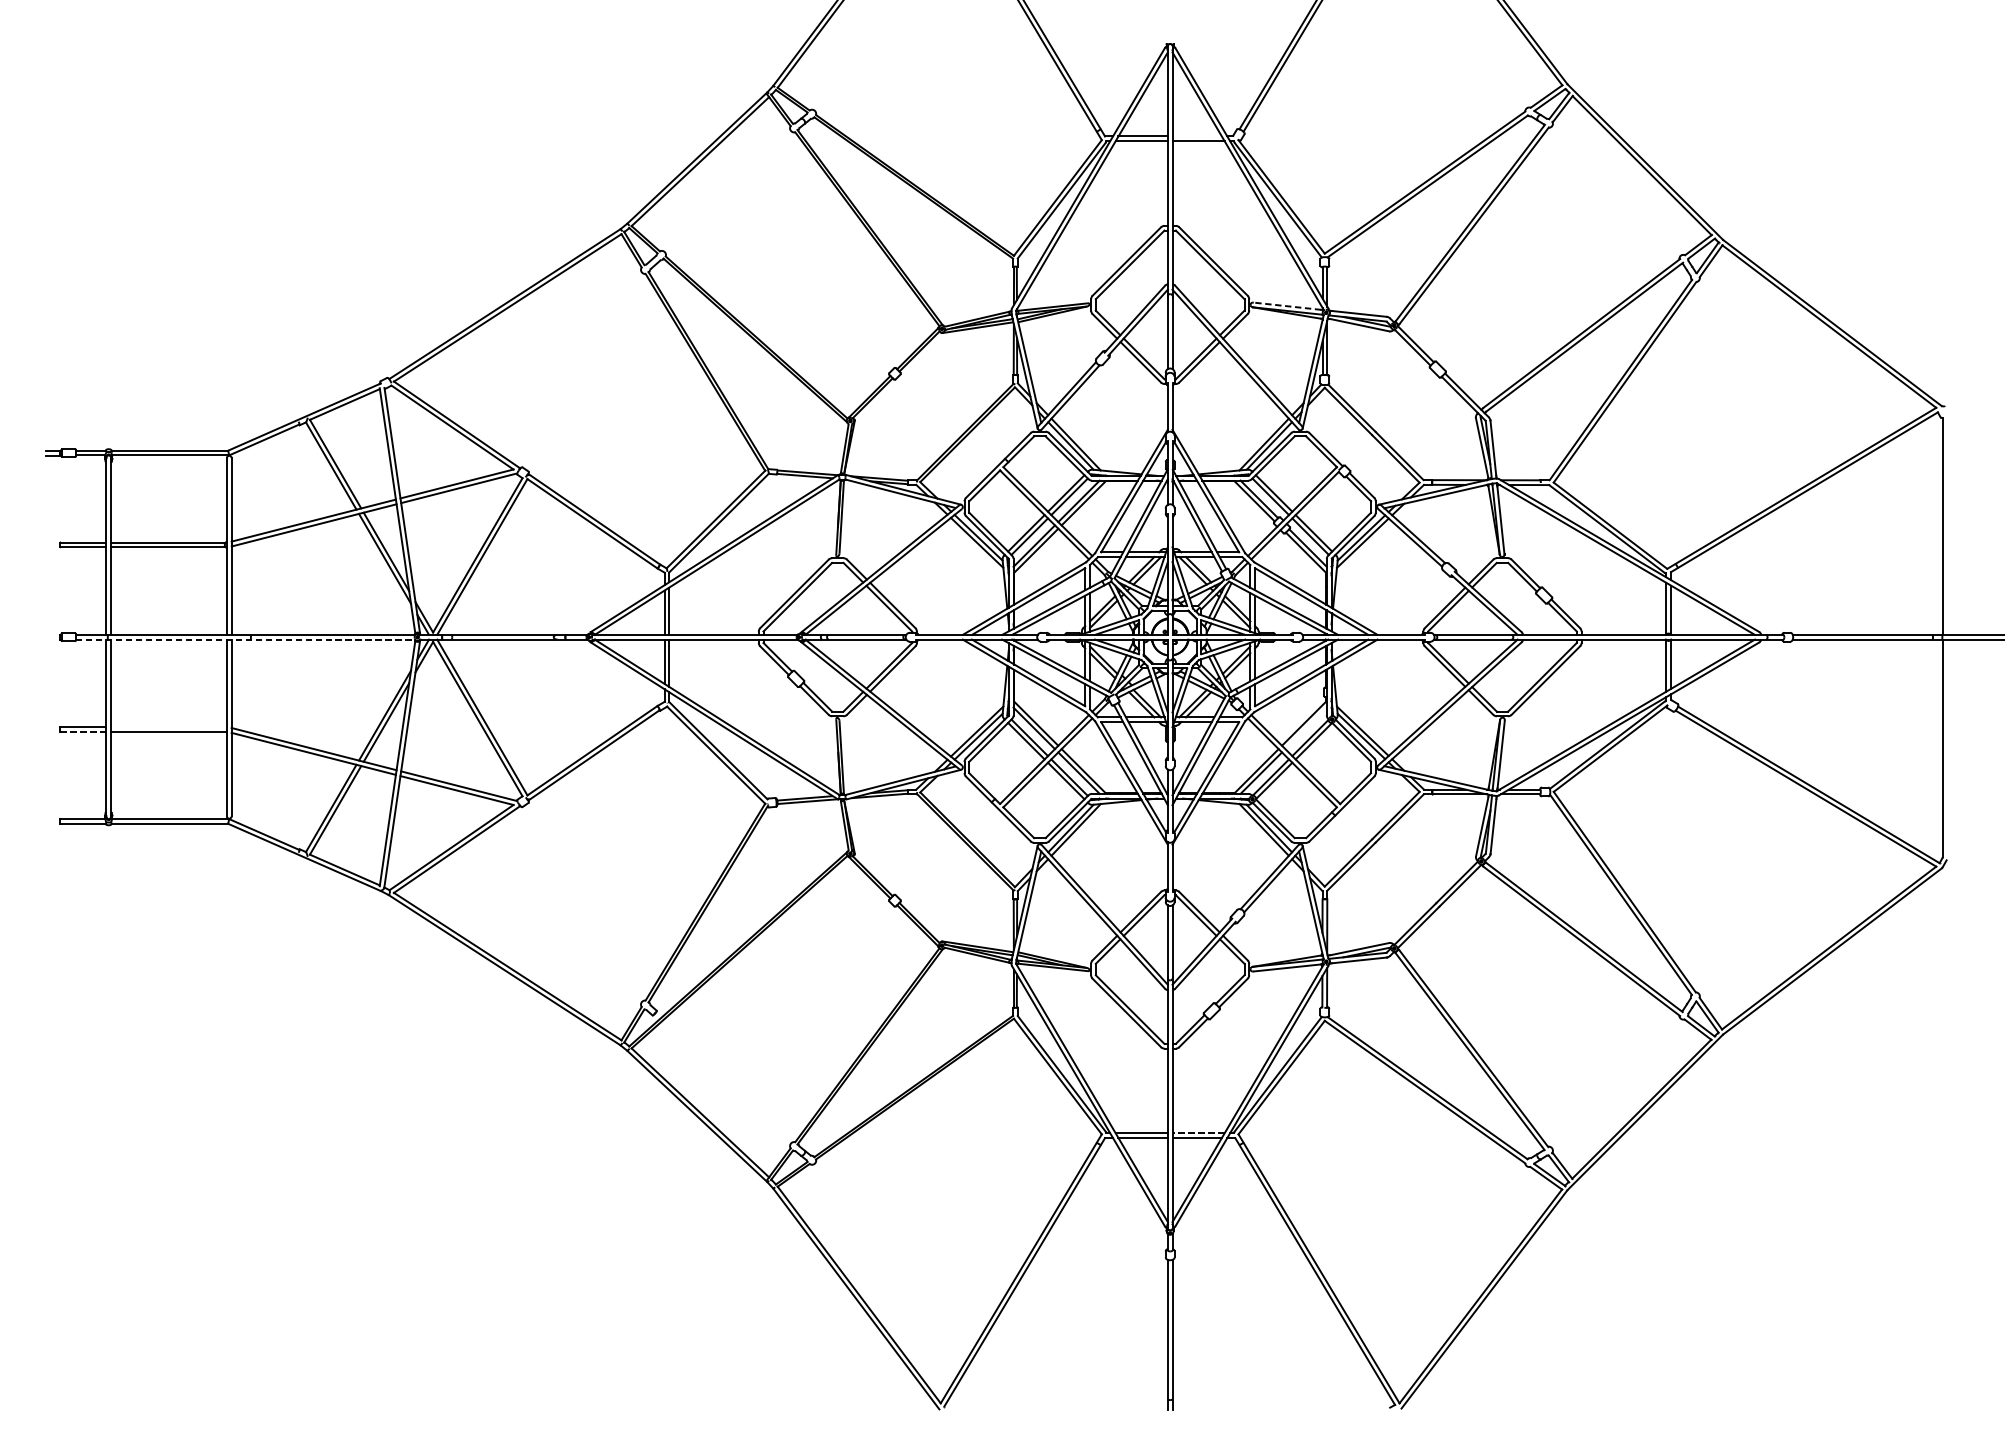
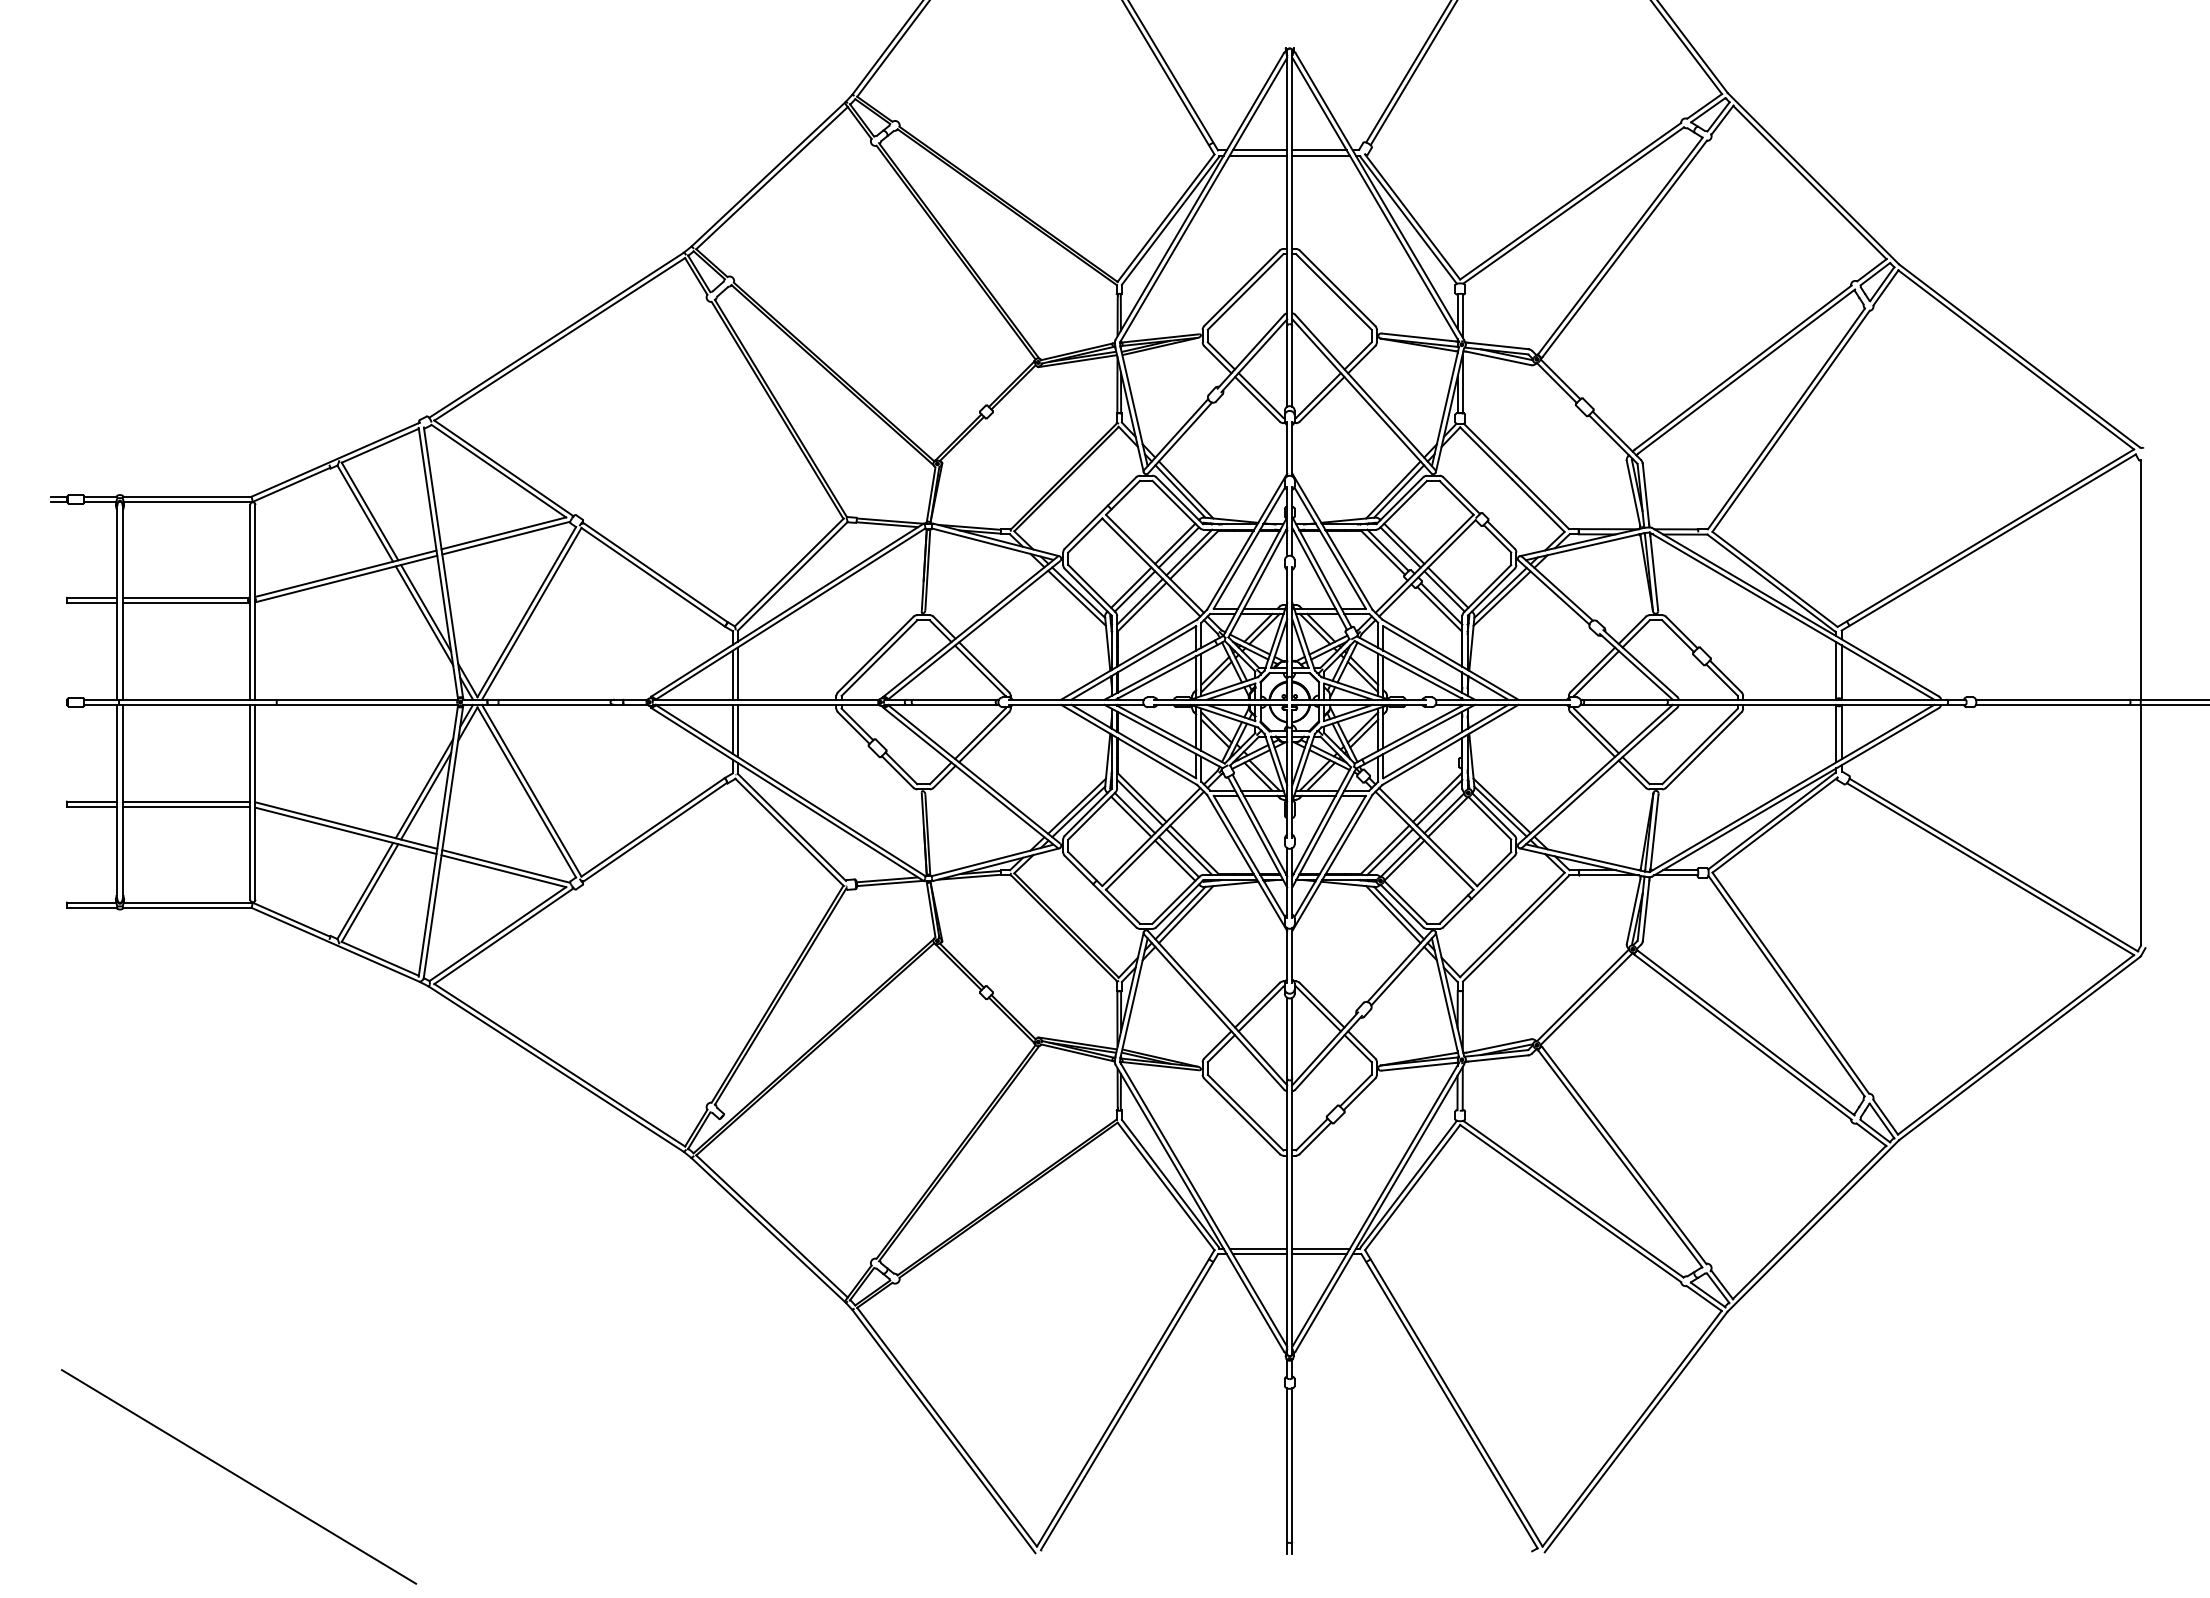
line: (1197, 136) -> (1319, 150), added
line: (1286, 306) -> (1418, 337), dashed -> solid
line: (245, 639) -> (270, 704), dashed -> solid
line: (169, 727) -> (186, 801), added
line: (1306, 728) -> (1439, 802), added
line: (83, 731) -> (92, 806), dashed -> solid
line: (1198, 1132) -> (1321, 1248), dashed -> solid
line: (216, 1339) -> (238, 1476), added

